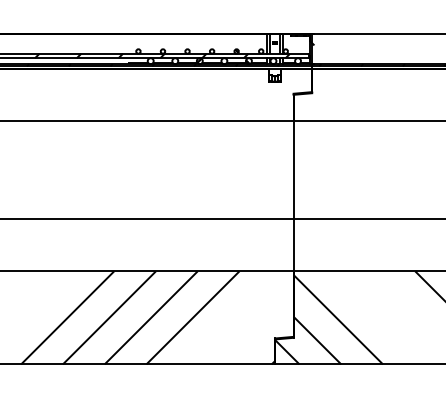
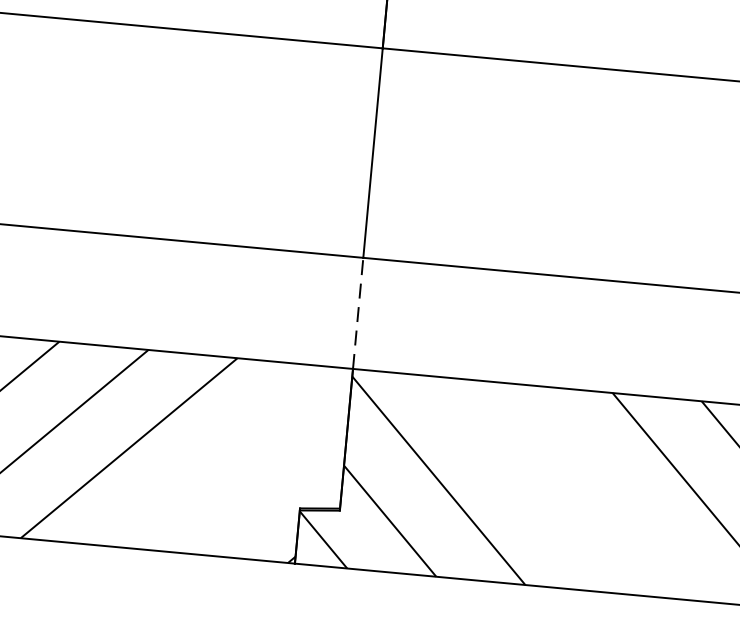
line: (293, 244) -> (358, 311), solid -> dashed

